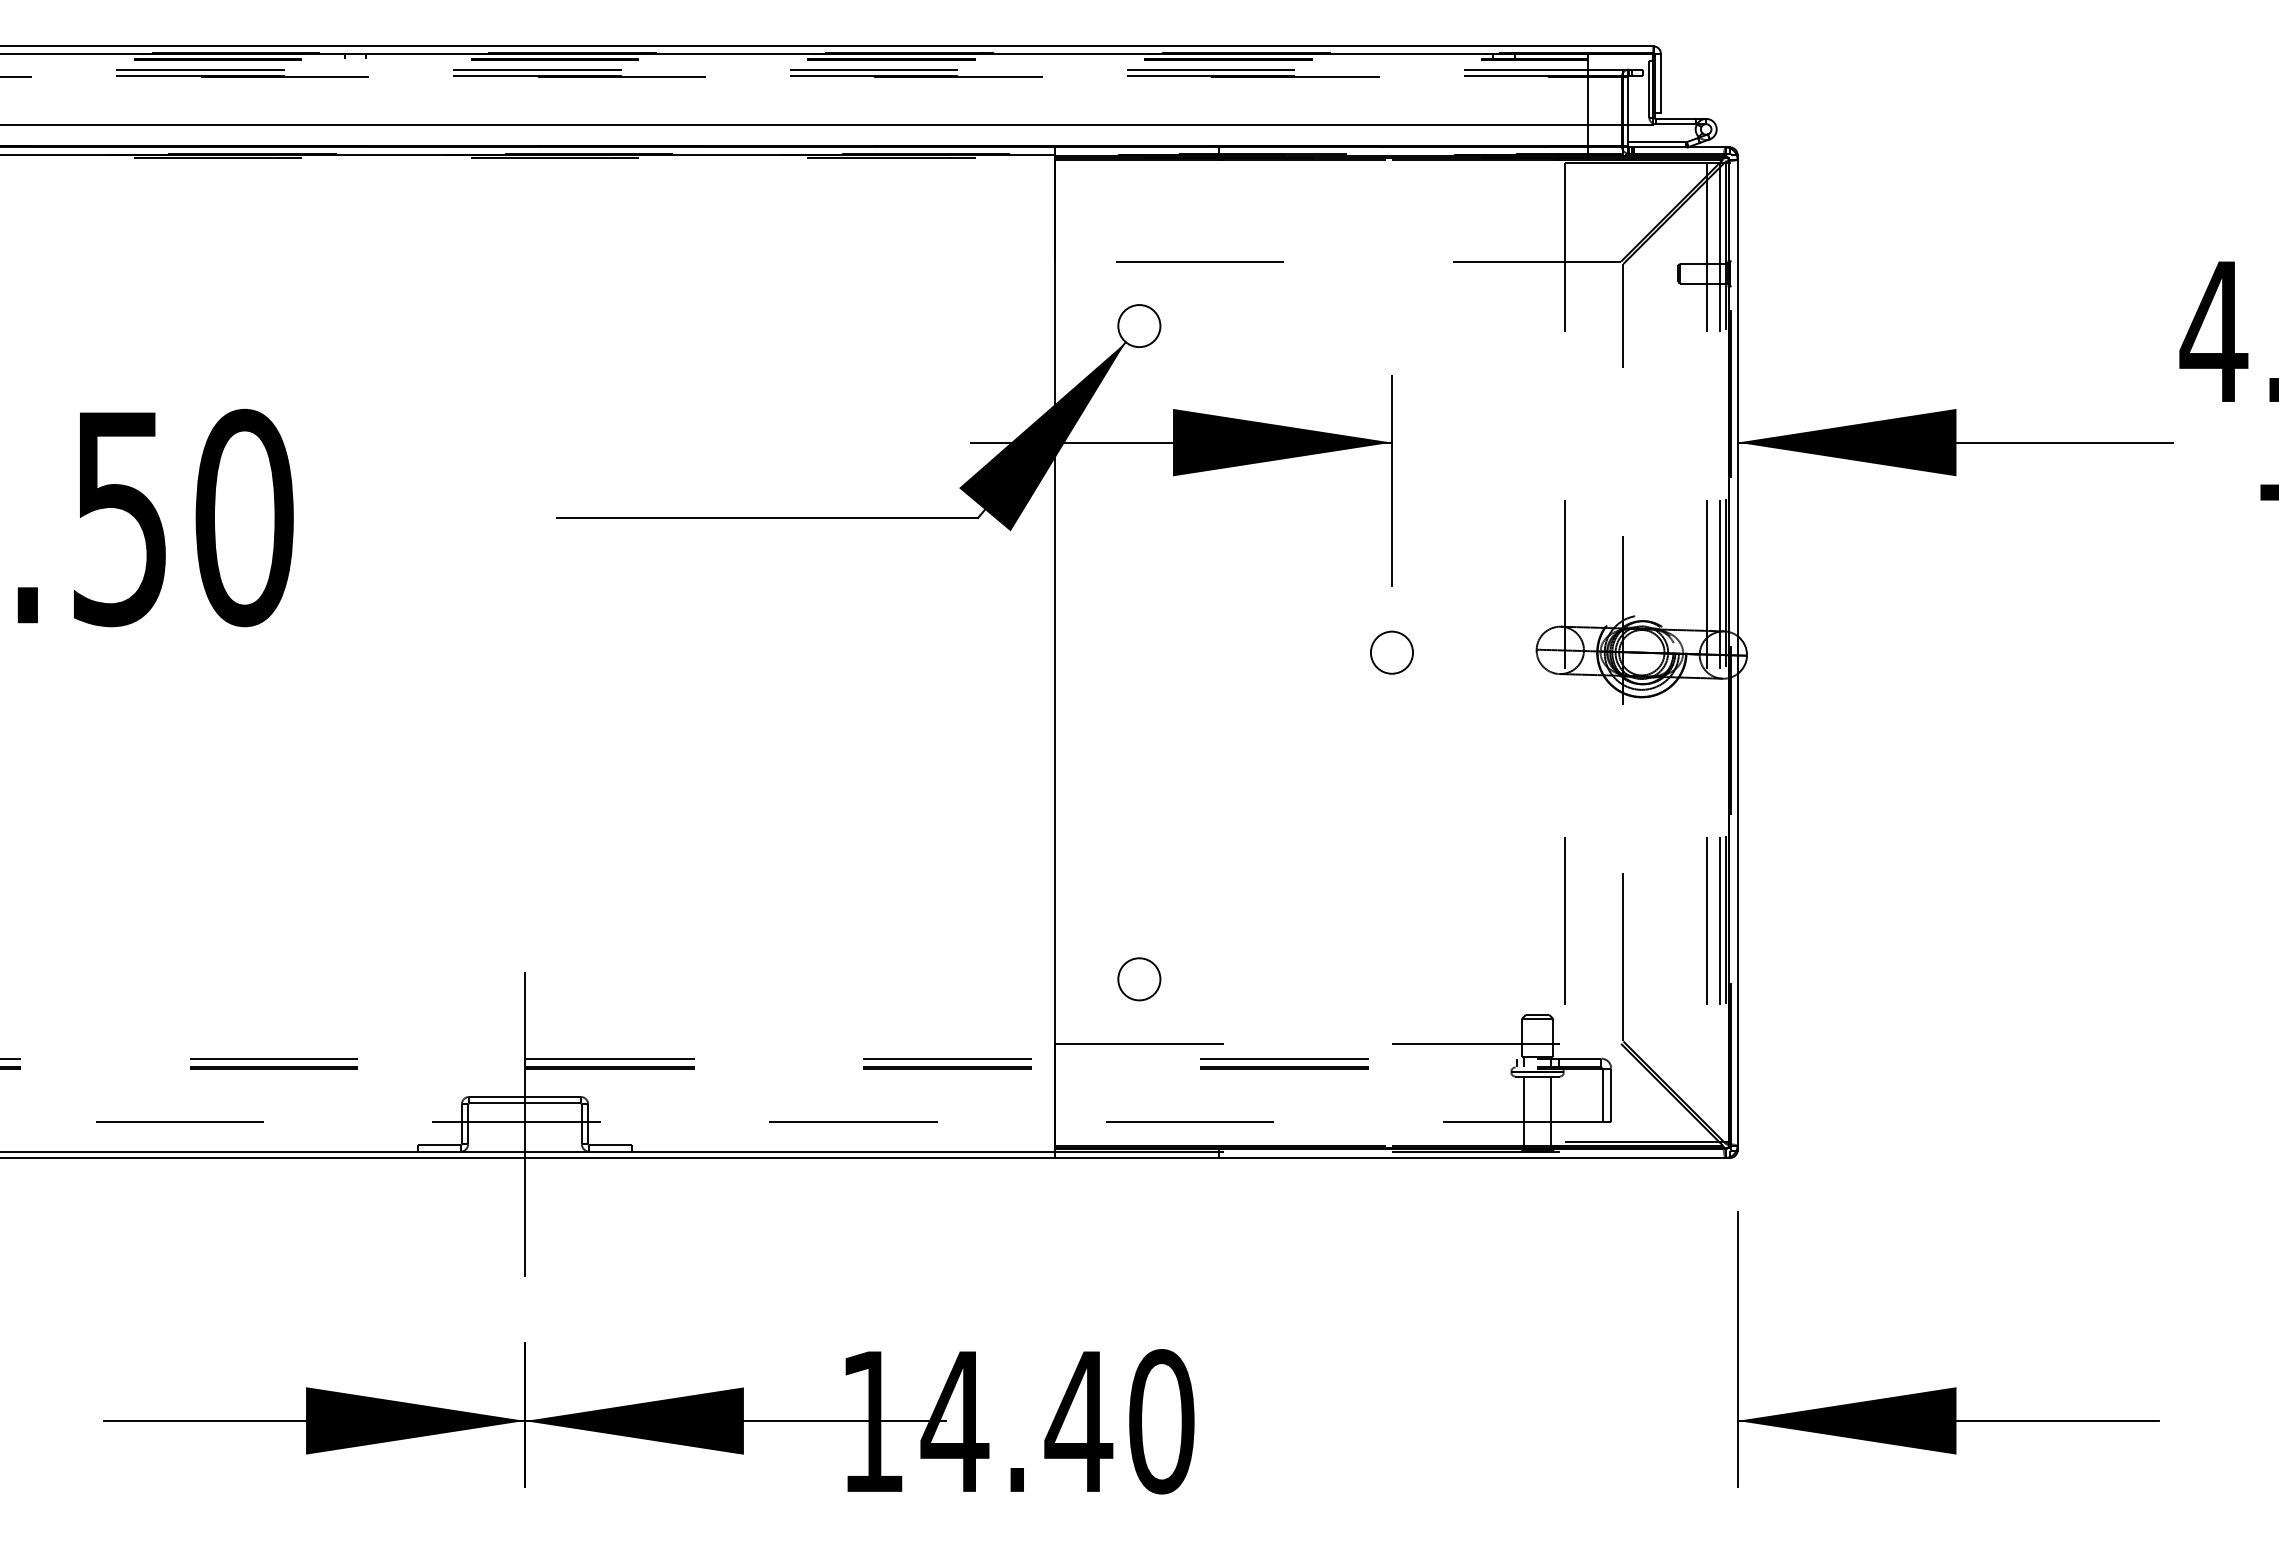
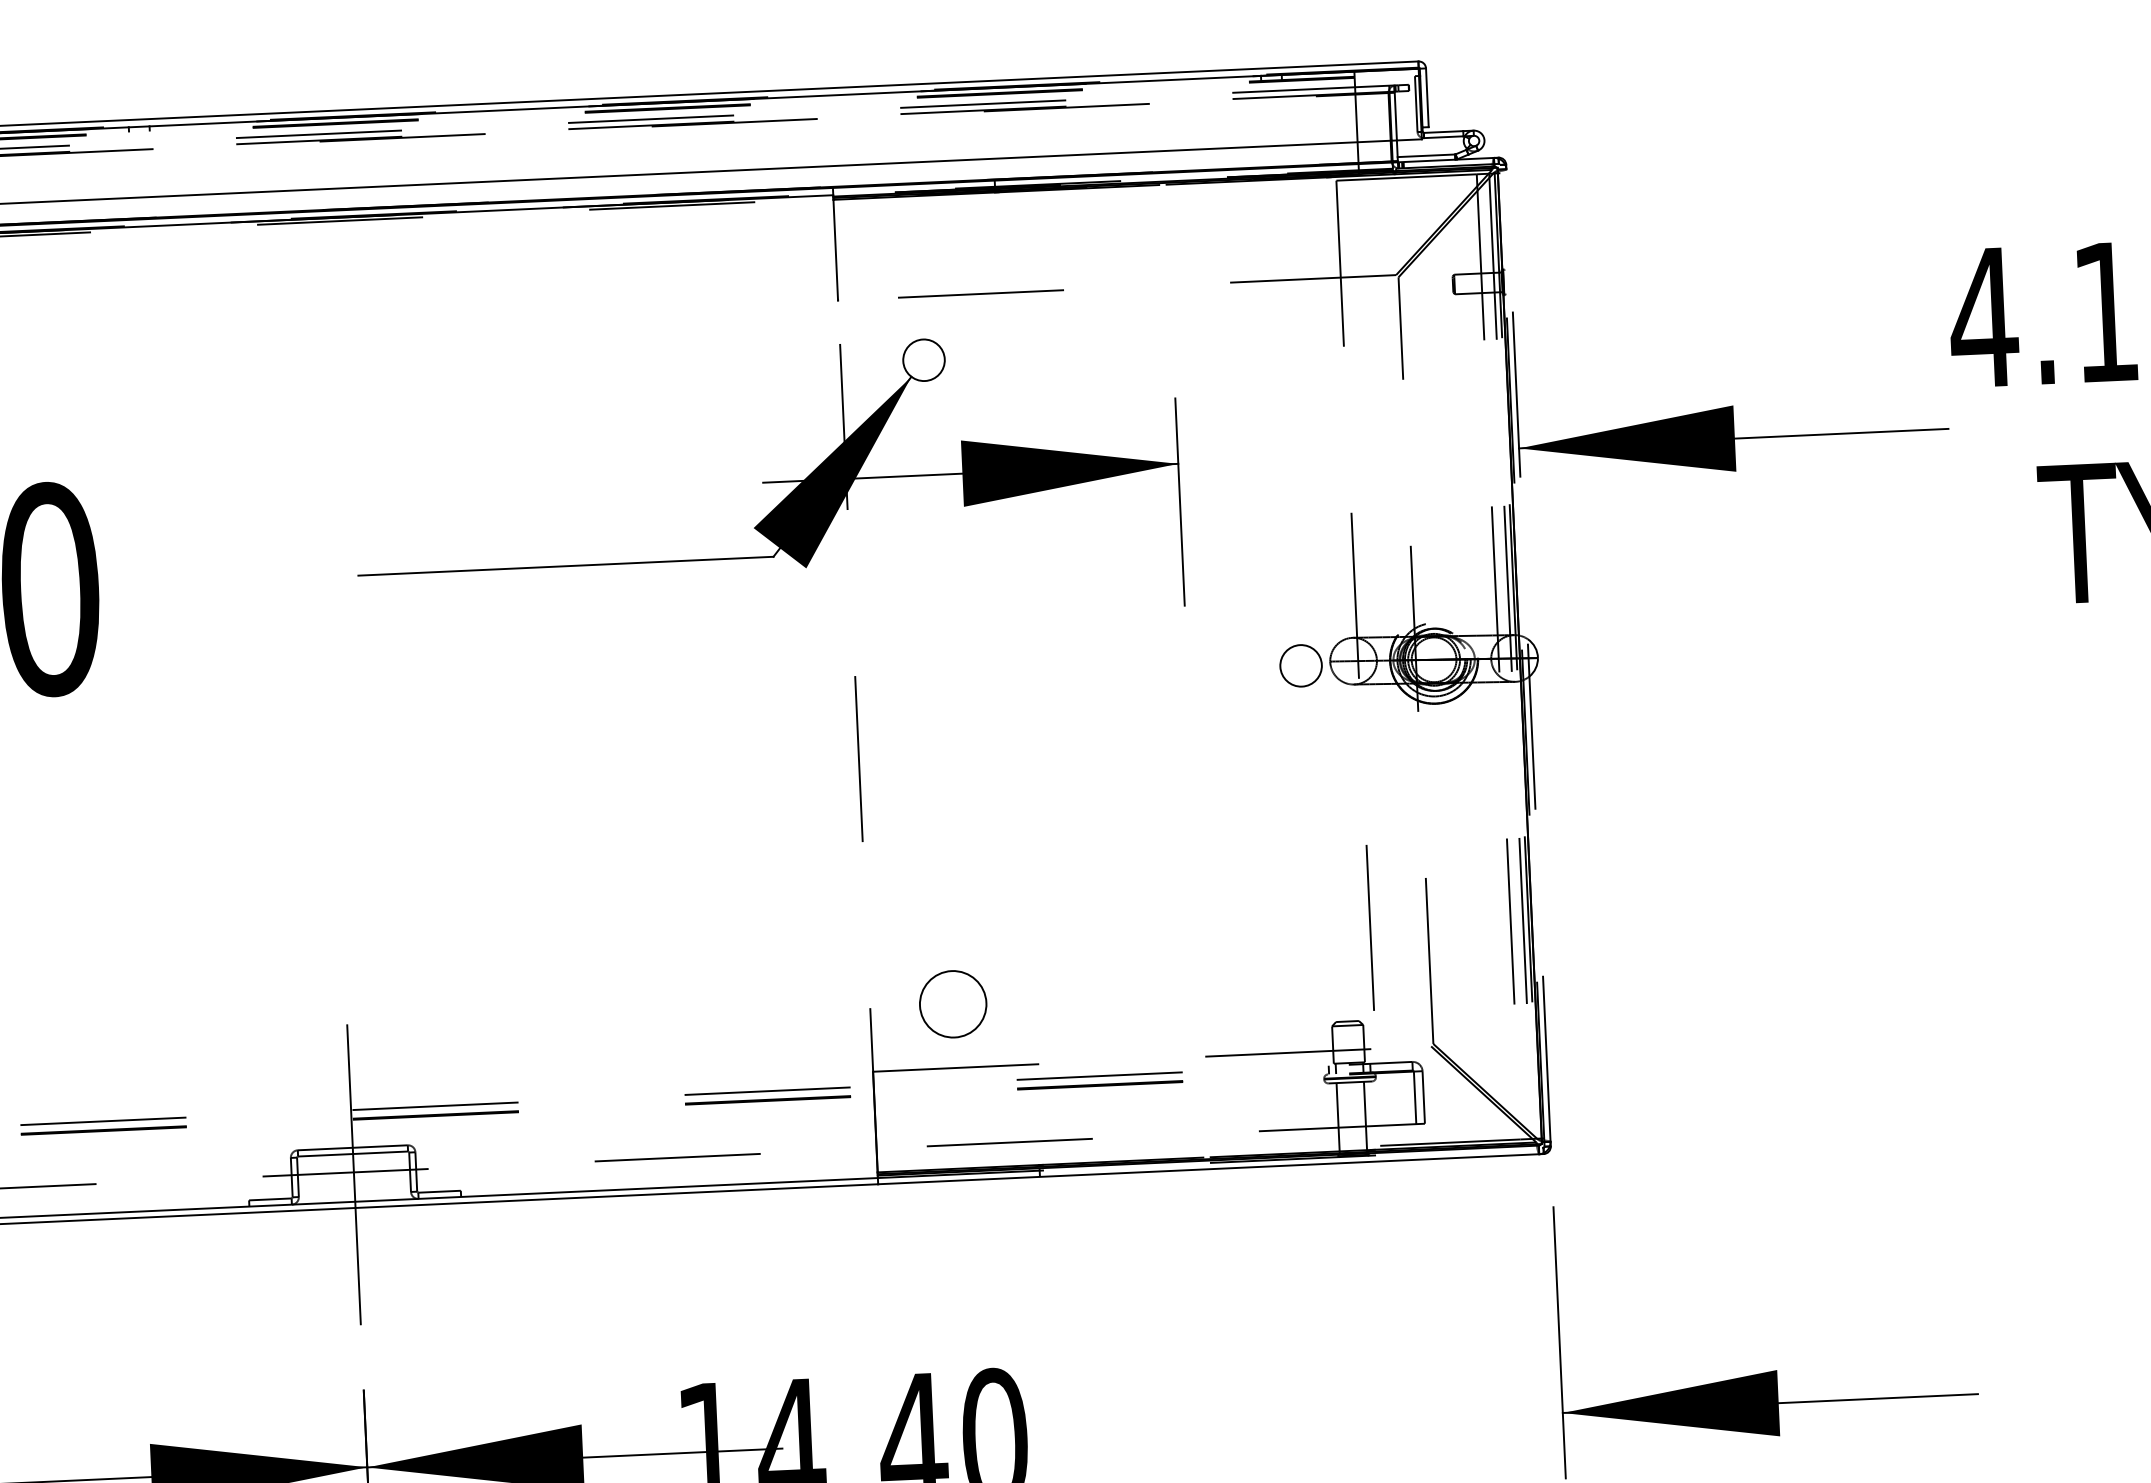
line: (1055, 652) -> (855, 685), solid -> dashed
circle: (1391, 652) -> (1300, 665), moved
line: (1737, 652) -> (1528, 655), solid -> dashed
circle: (1139, 979) -> (953, 1004), size x1.6

